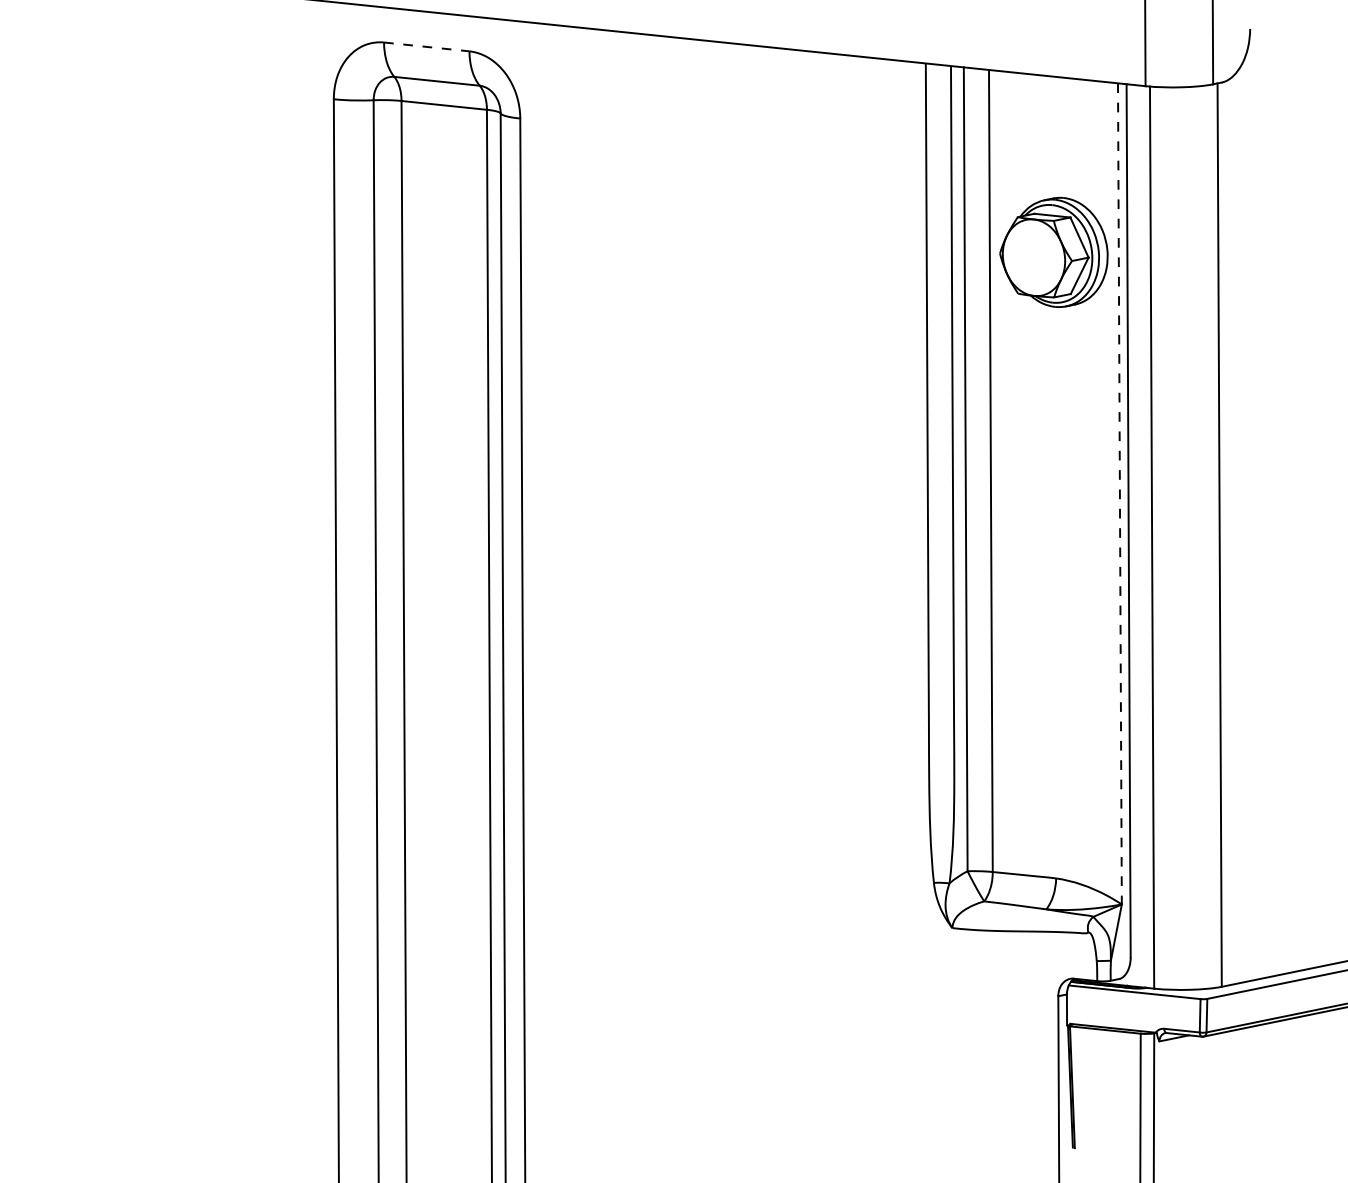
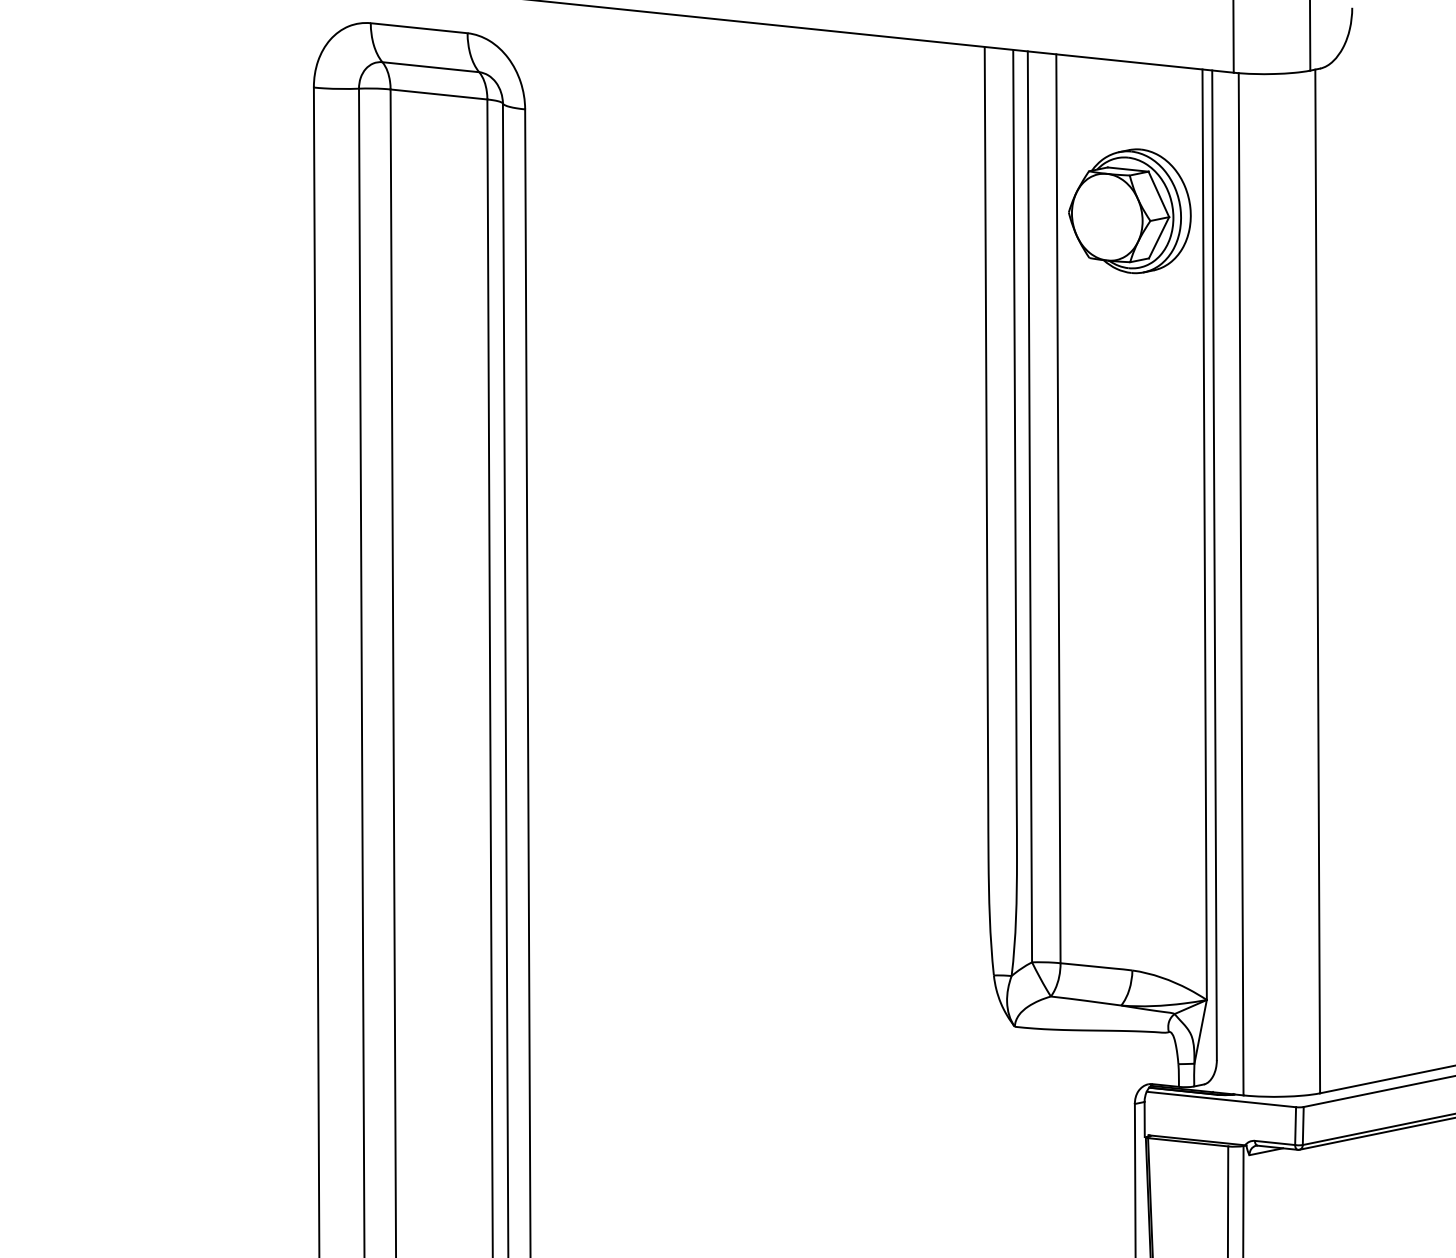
line: (426, 46) -> (418, 27), dashed -> solid
part: (1053, 251) -> (1129, 210), moved
line: (1119, 493) -> (1204, 534), dashed -> solid

